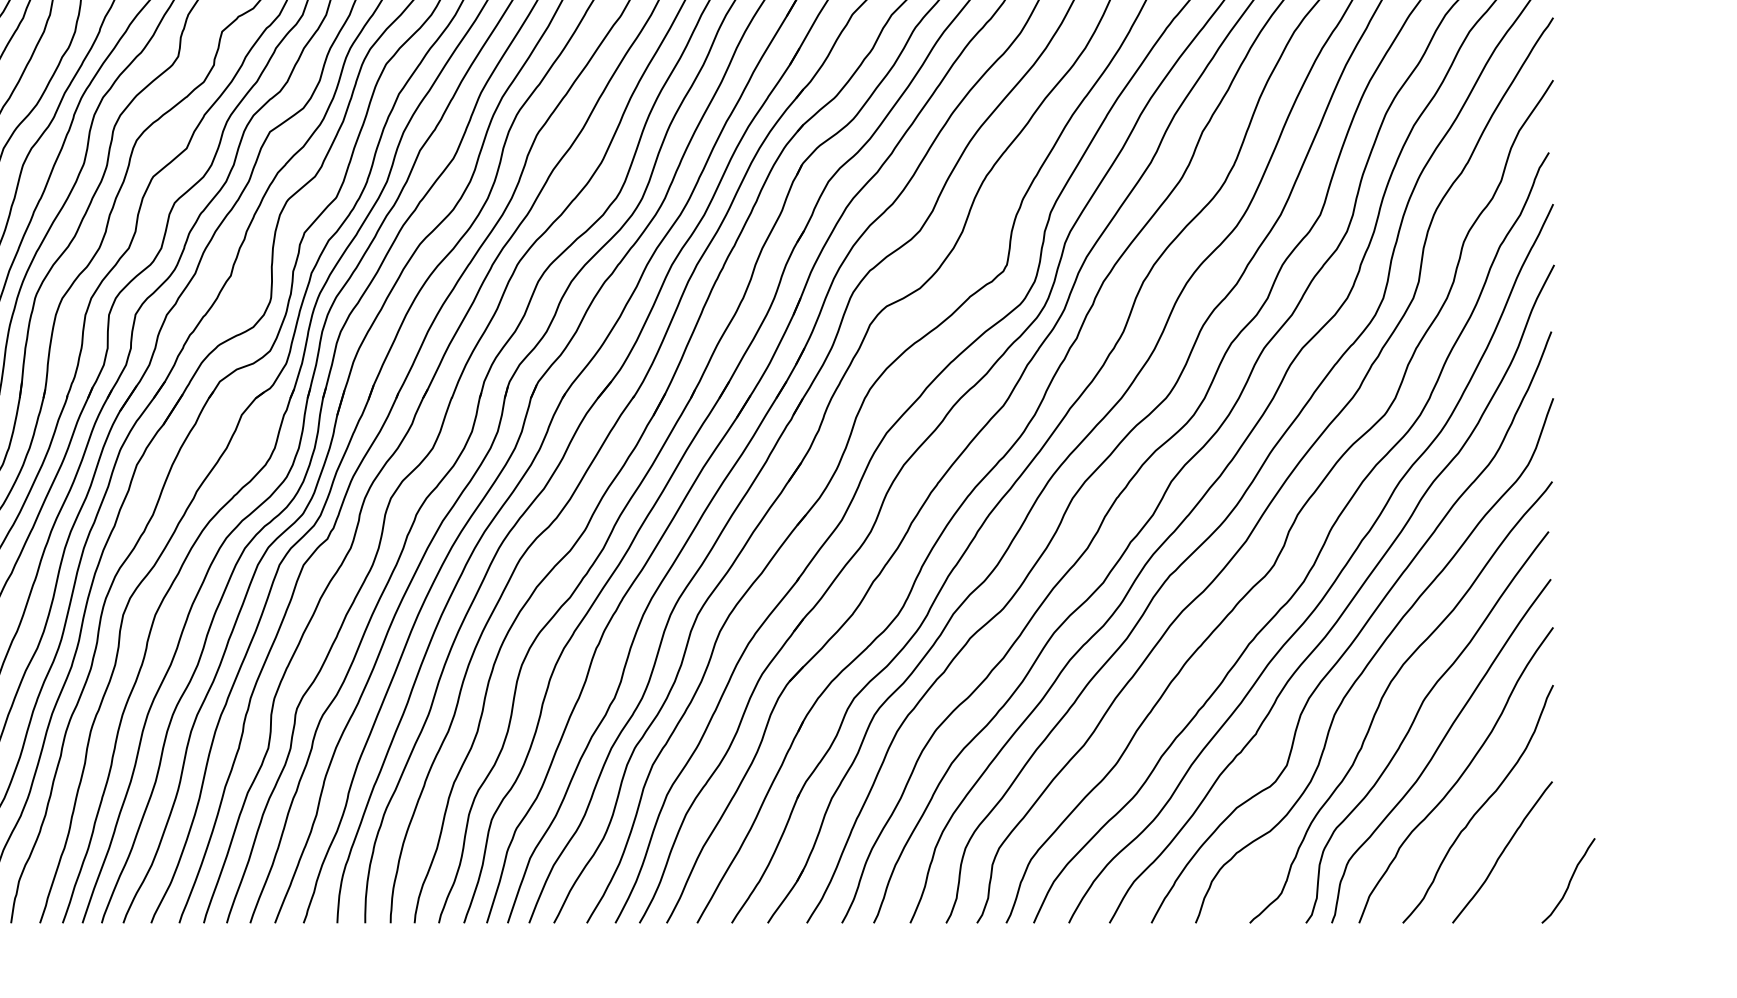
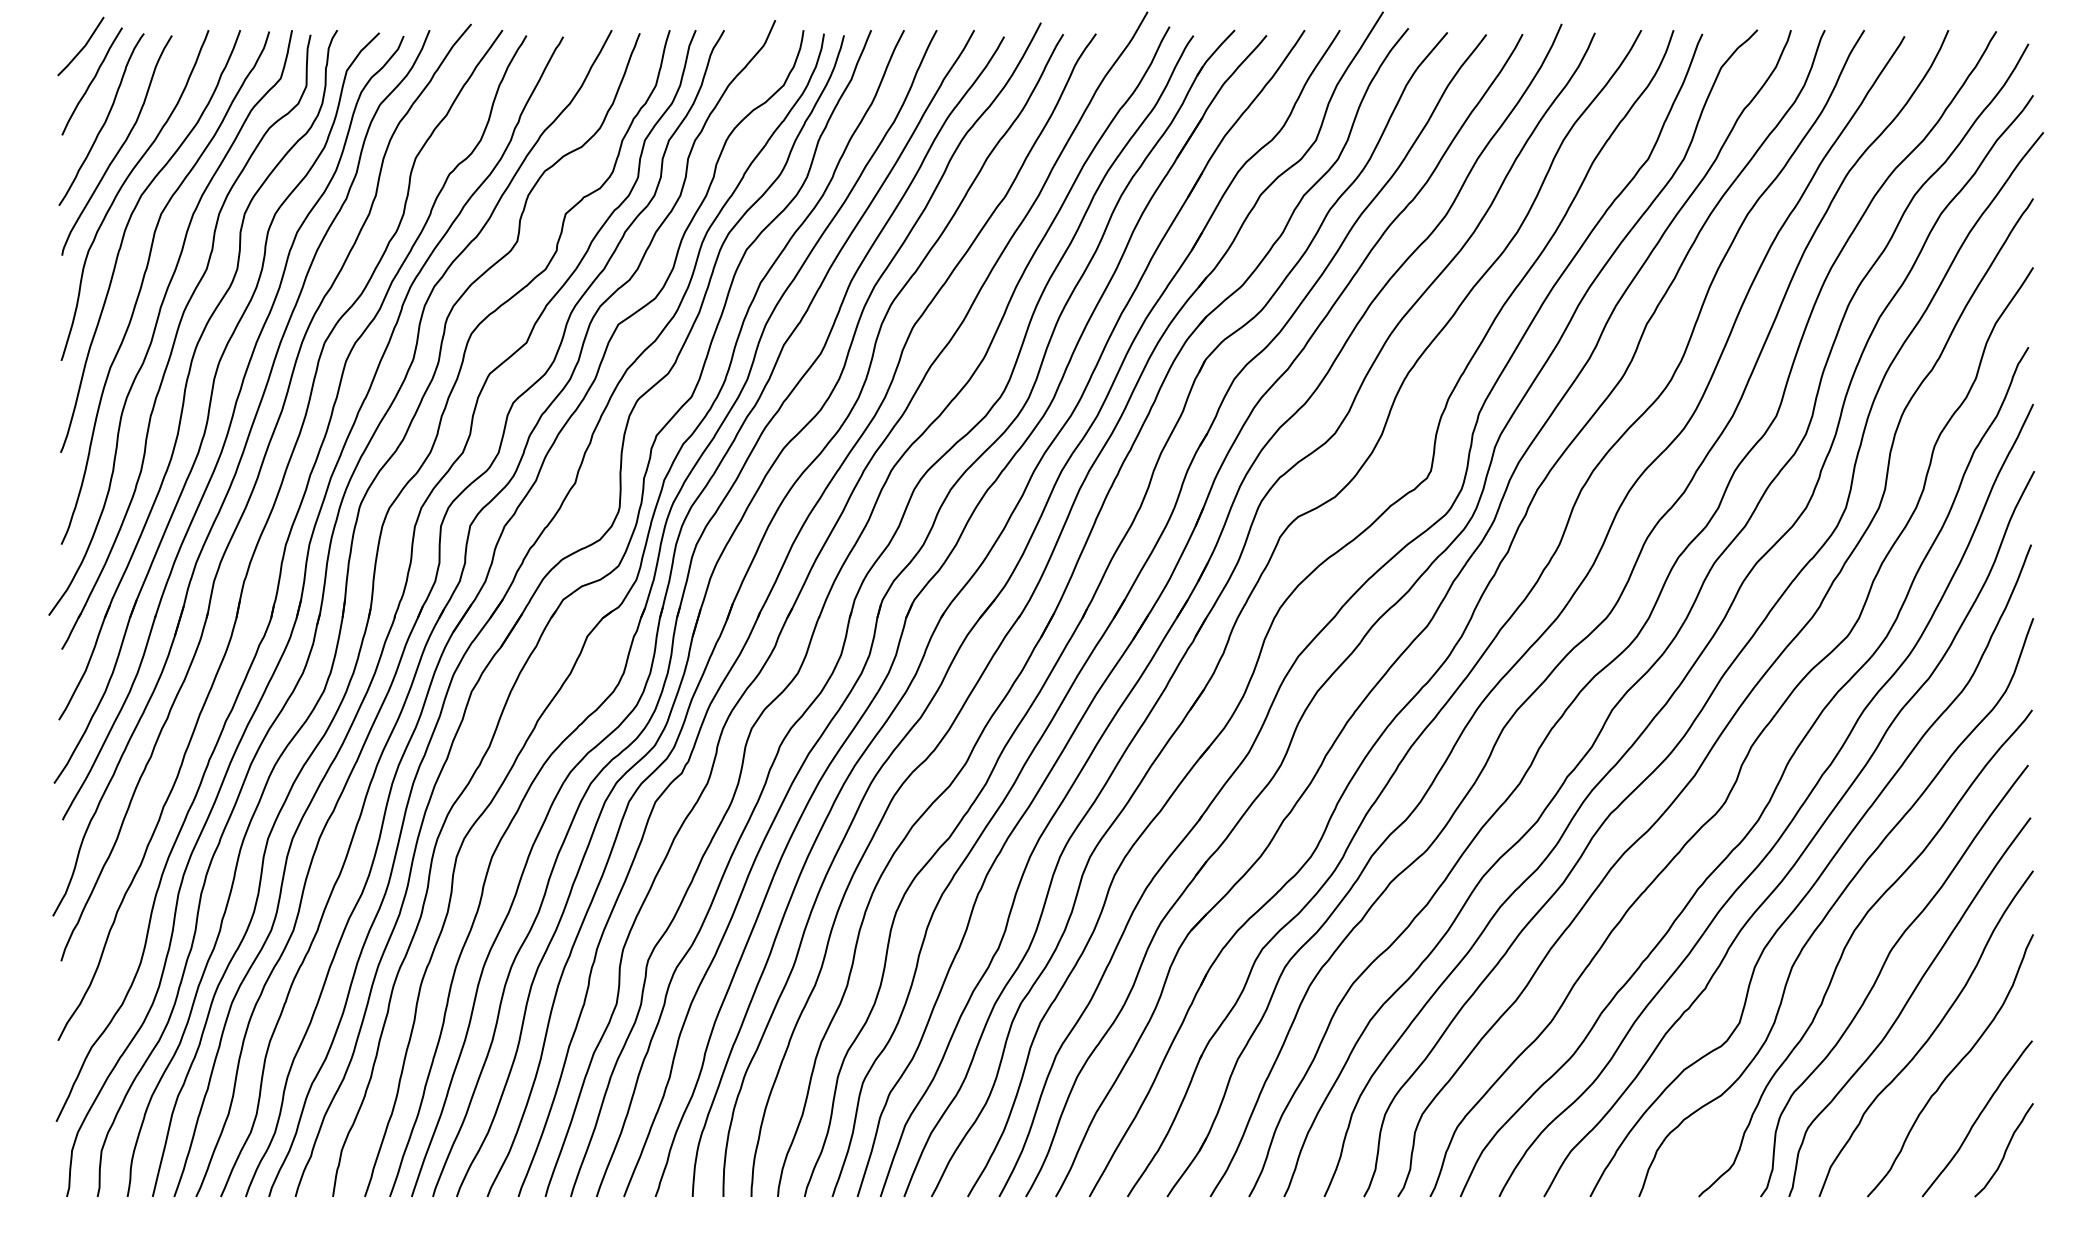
curve: (1568, 882) -> (2004, 1151), moved

